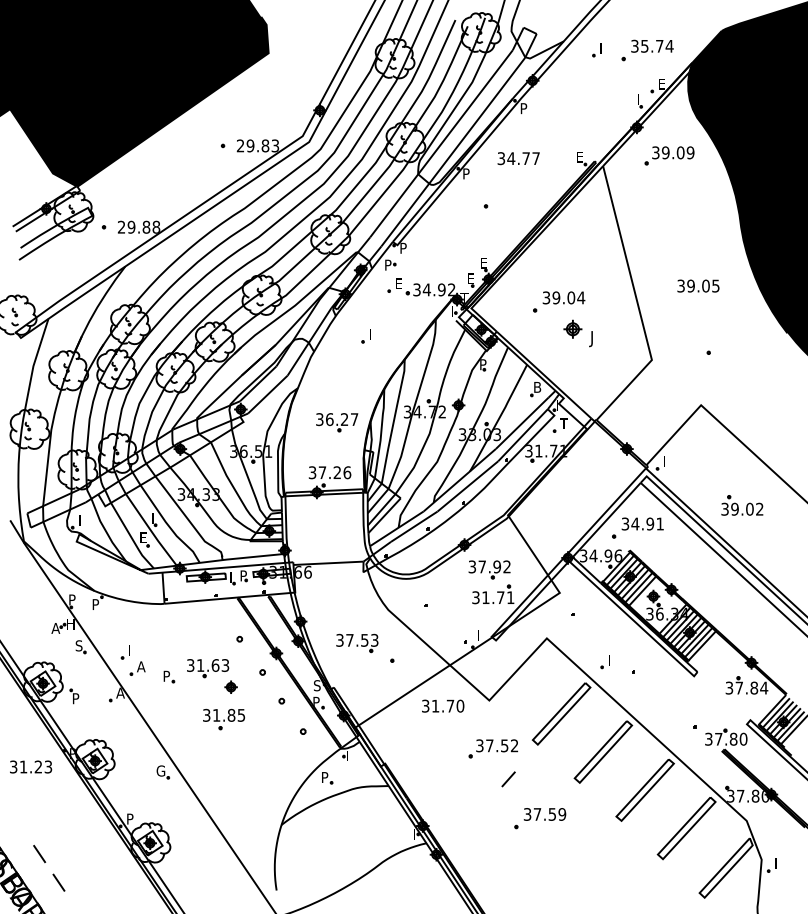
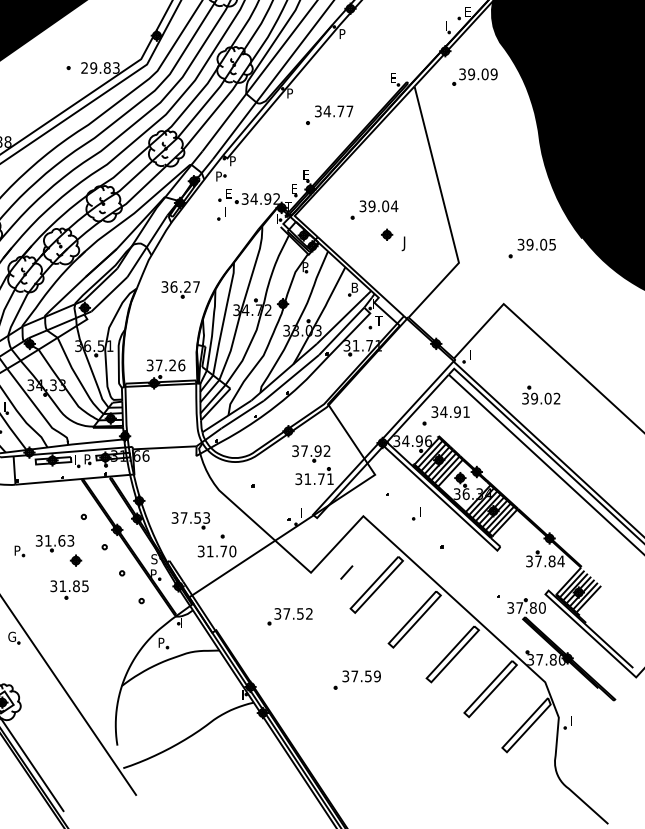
text: (518, 158) -> (333, 111), moved
text: (698, 285) -> (536, 244), moved
part: (572, 328) -> (386, 234), size x0.71
part: (365, 336) -> (221, 214), moved
part: (337, 422) -> (181, 289), moved
part: (604, 662) -> (415, 514), moved
text: (443, 705) -> (217, 550), moved
part: (492, 748) -> (289, 616), moved
line: (508, 779) -> (346, 572), moved

